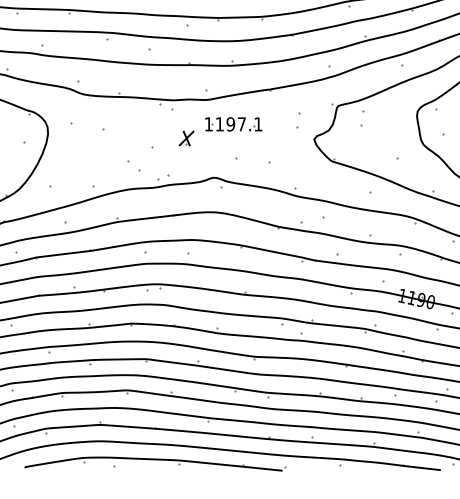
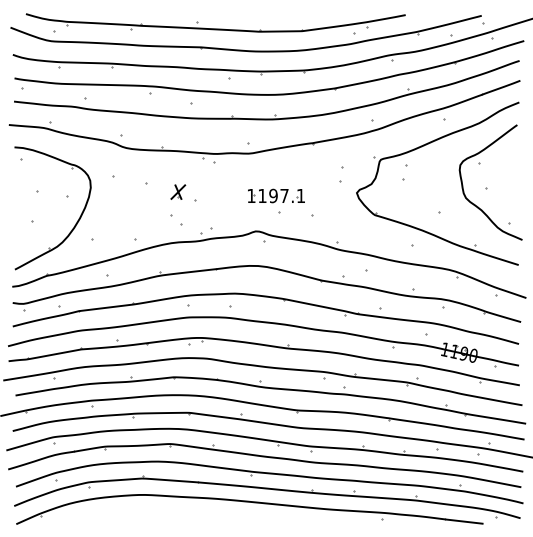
part: (233, 123) -> (276, 195), moved
part: (186, 137) -> (178, 191), moved
part: (155, 463) -> (198, 517), removed

